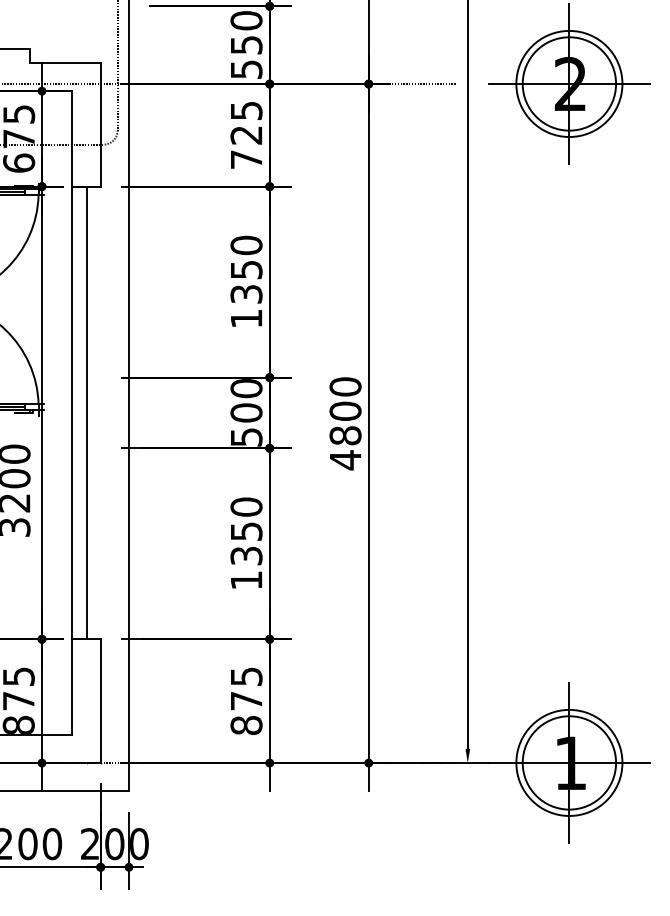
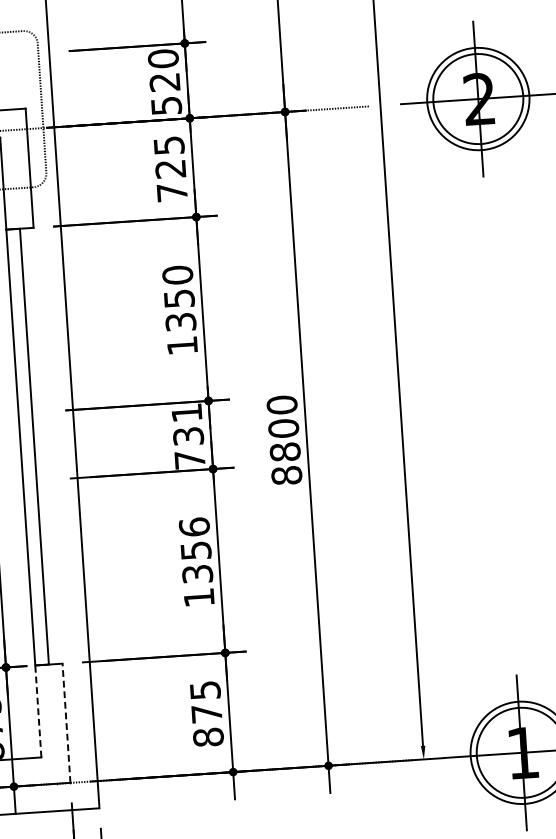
text: (246, 45) -> (164, 82), 550 -> 520
text: (246, 412) -> (188, 436), 500 -> 731
text: (345, 460) -> (286, 475), 4800 -> 8800
text: (246, 506) -> (194, 526), 1350 -> 1356
line: (72, 686) -> (38, 711), solid -> dashed
line: (100, 701) -> (66, 723), solid -> dashed

